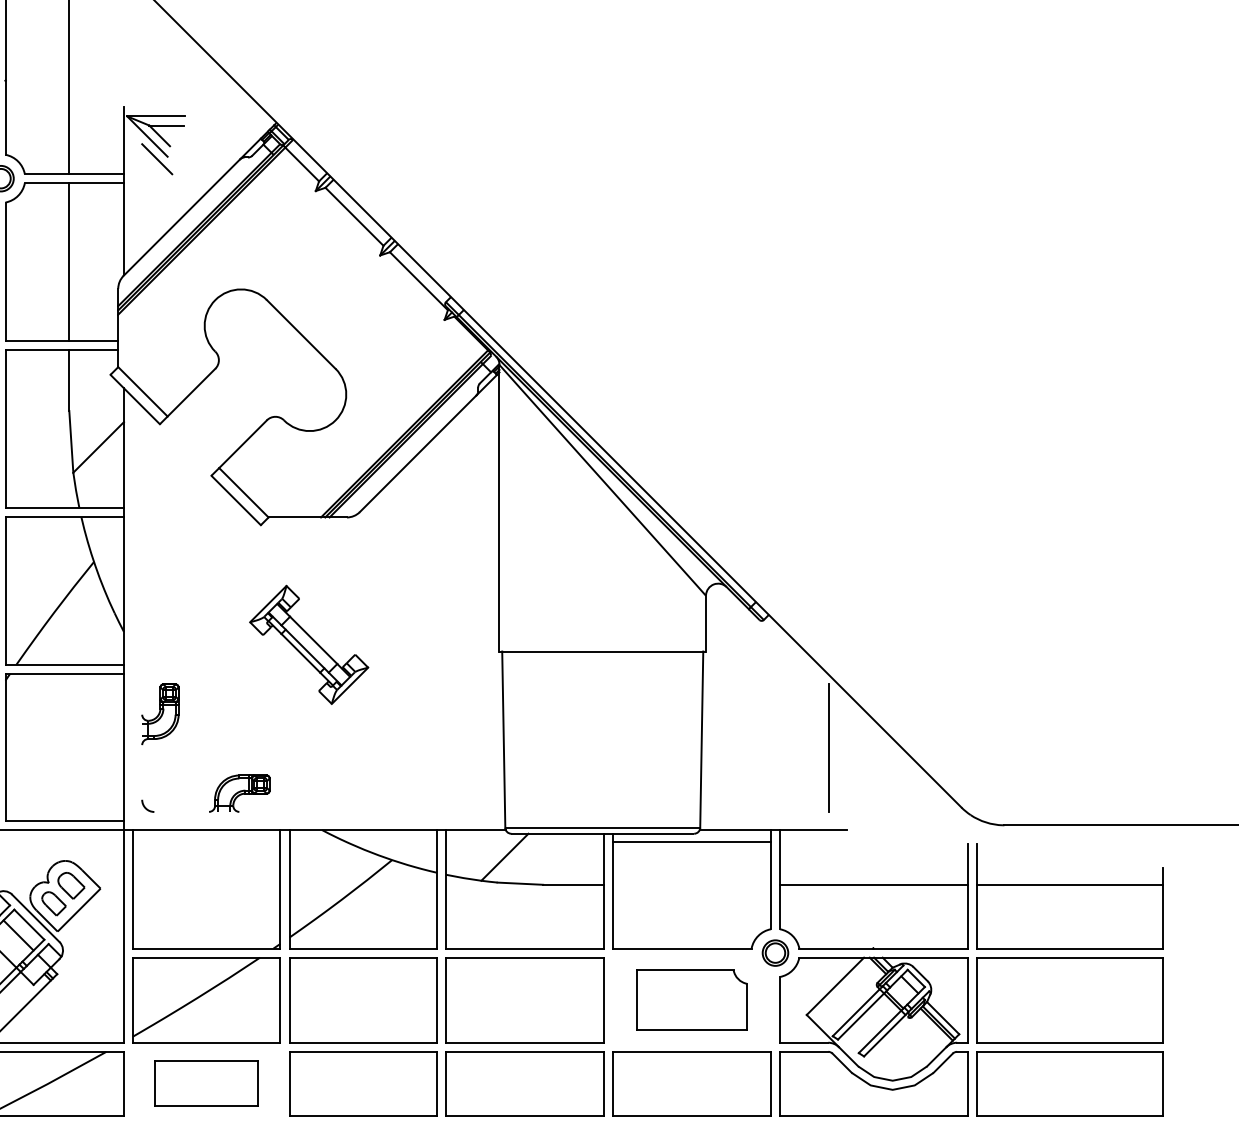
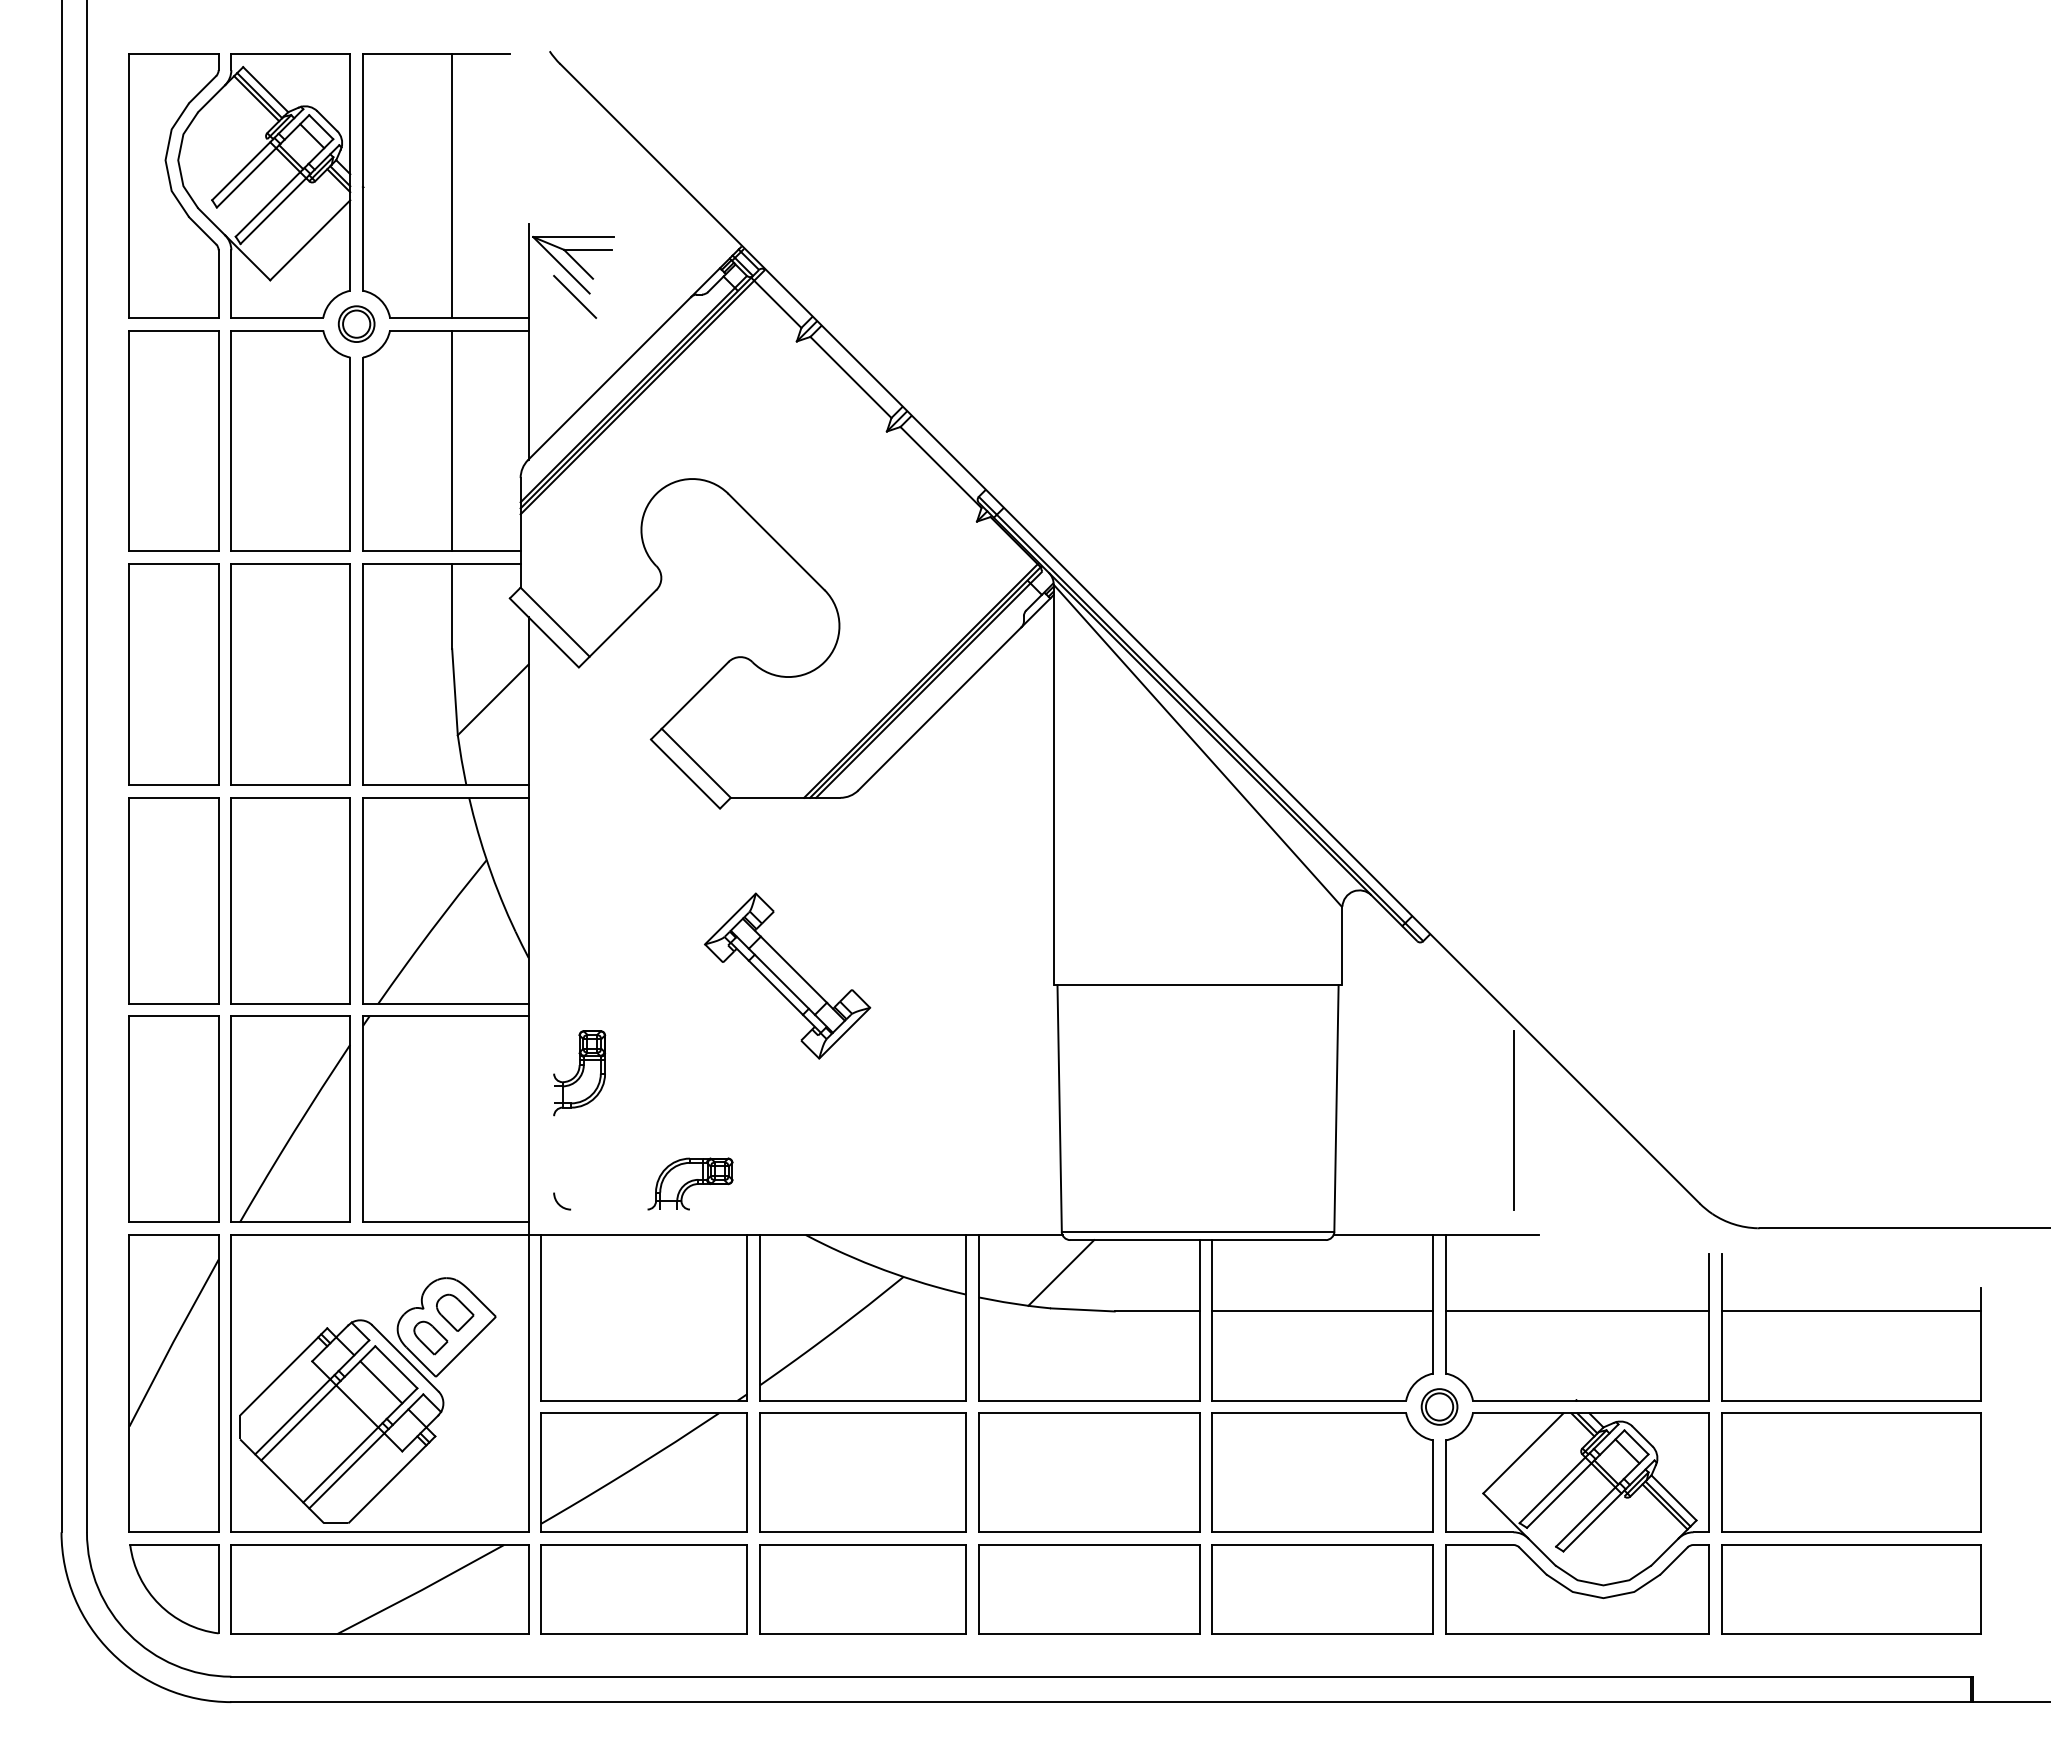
line: (691, 841) -> (1322, 1311), moved
part: (691, 999) -> (1322, 1472), size x1.43
part: (206, 1083) -> (643, 1589), size x1.43

